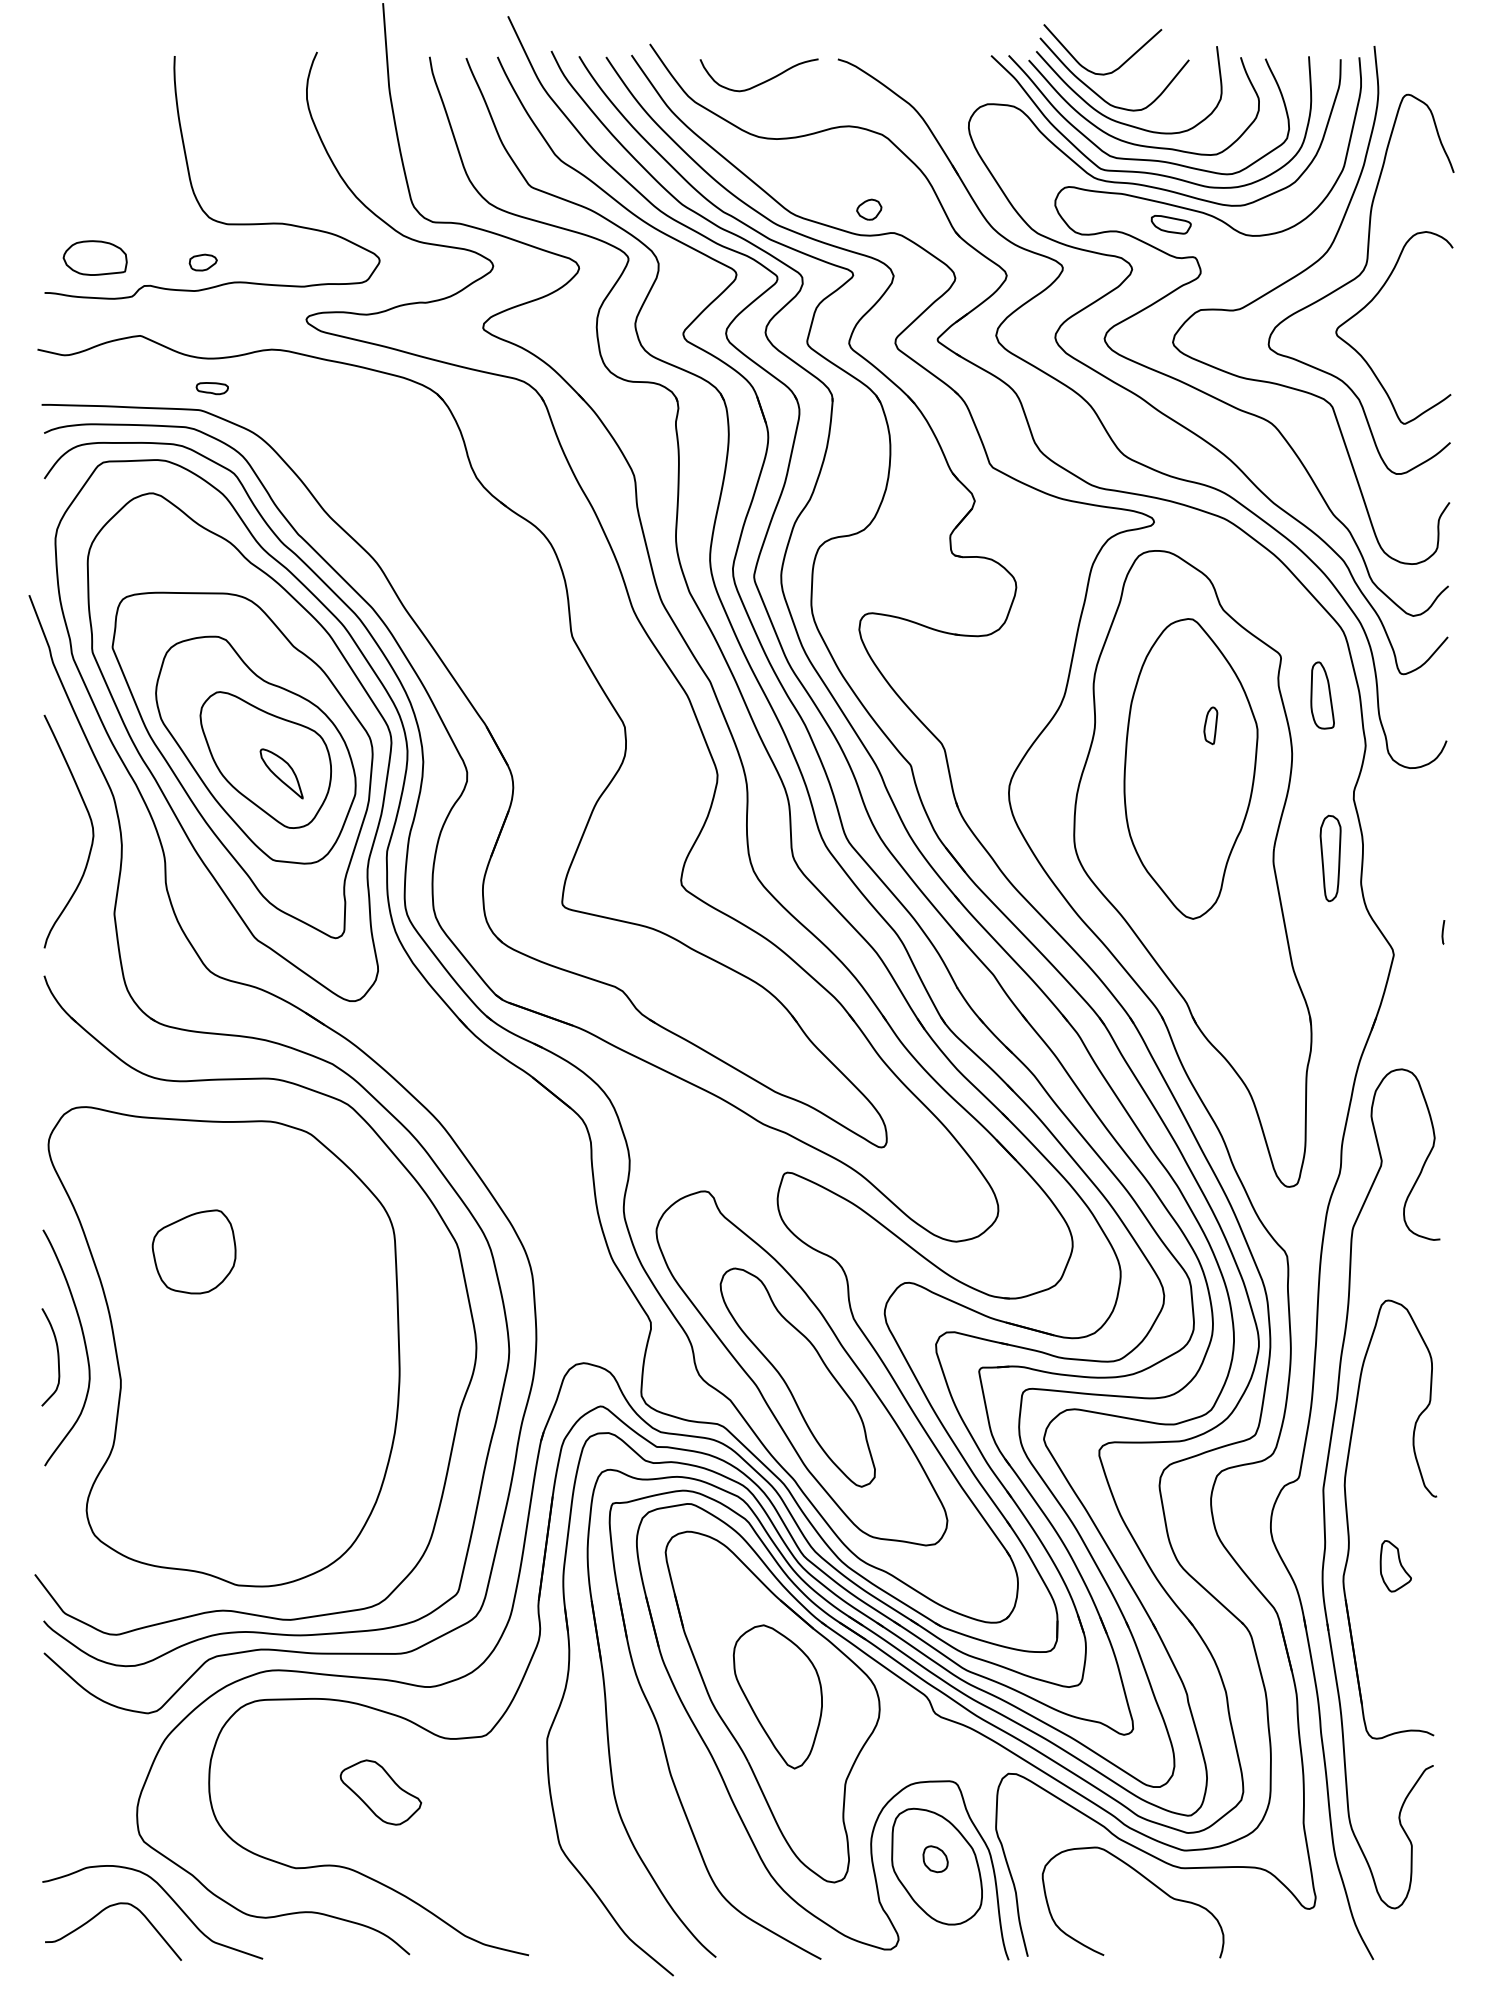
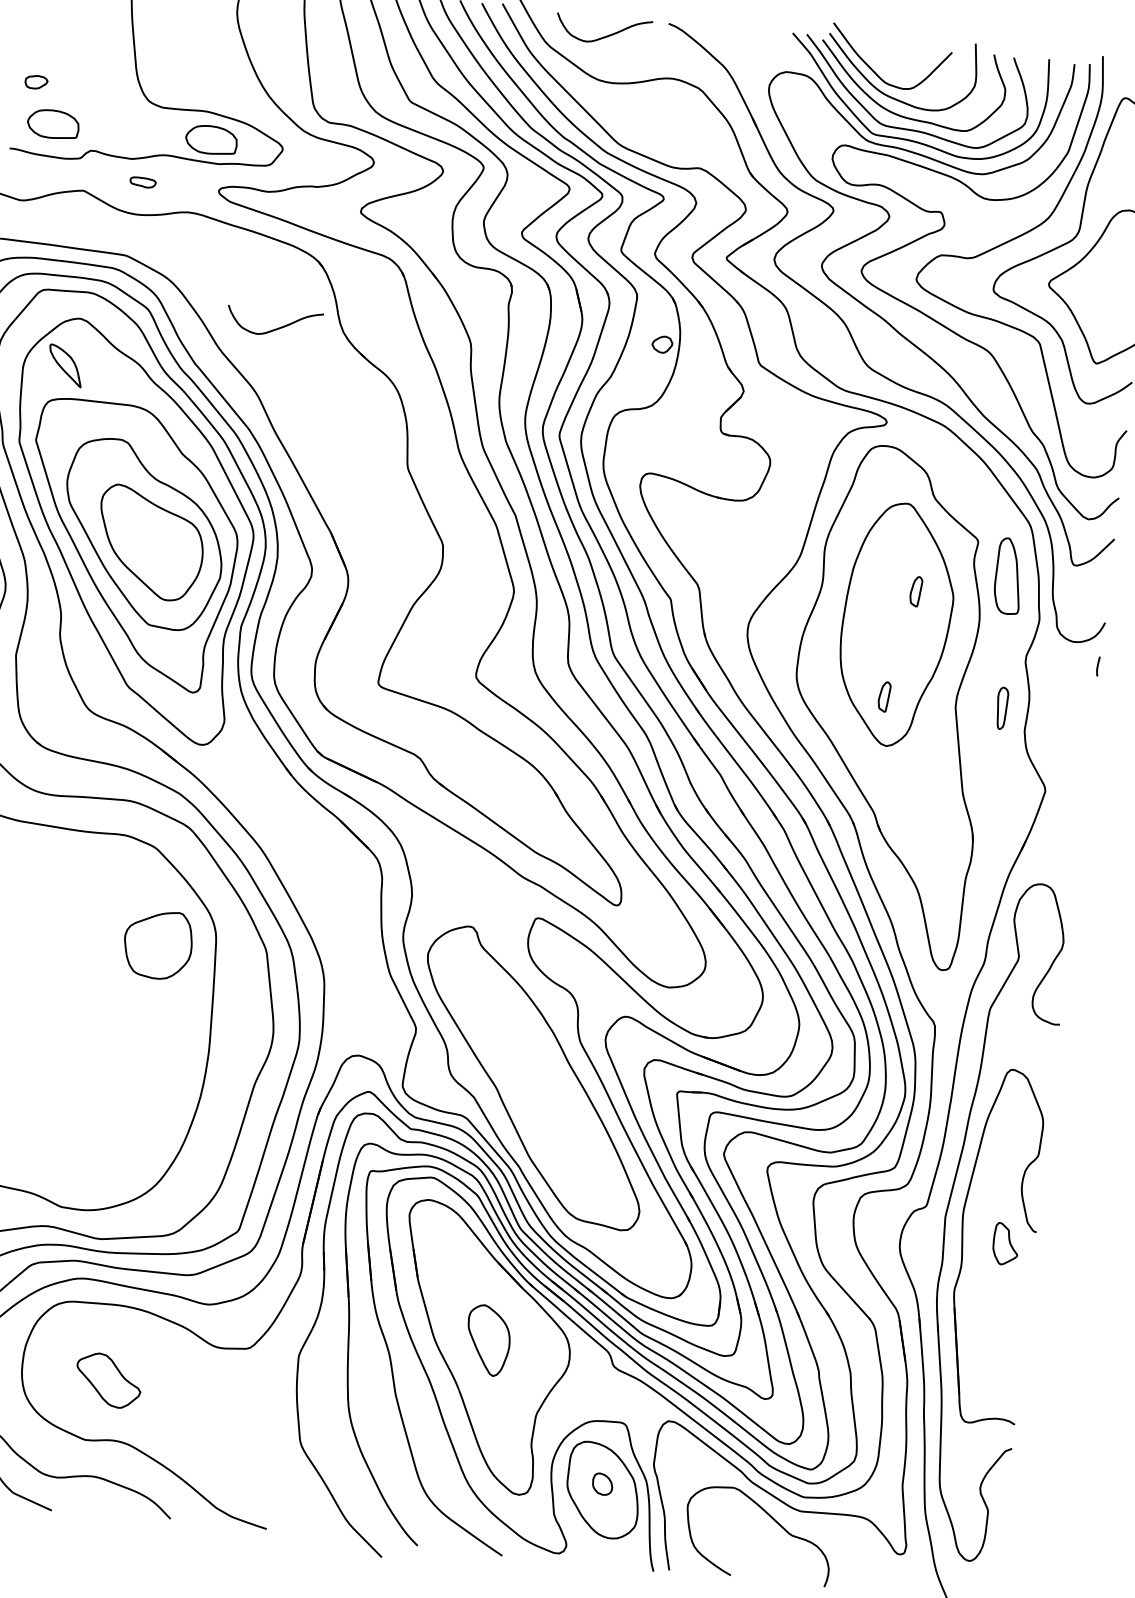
curve: (1114, 69) -> (891, 54), removed
part: (869, 209) -> (662, 344), moved
part: (1170, 224) -> (923, 183), removed
part: (290, 257) -> (211, 139), added
part: (202, 262) -> (35, 82), moved
part: (211, 388) -> (142, 182), moved
curve: (393, 481) -> (276, 328), added
part: (1322, 695) -> (1008, 576), size x1.4
part: (281, 773) -> (65, 365), moved
part: (1184, 858) -> (884, 696), added
part: (1330, 858) -> (1001, 708), size x0.6
curve: (1443, 932) -> (1098, 666), moved
part: (193, 1251) -> (157, 944), moved
part: (797, 1377) -> (530, 1084), removed
part: (1395, 1566) -> (1005, 1244), moved
part: (777, 1696) -> (488, 1340), size x0.6
part: (380, 1792) -> (108, 1380), moved

